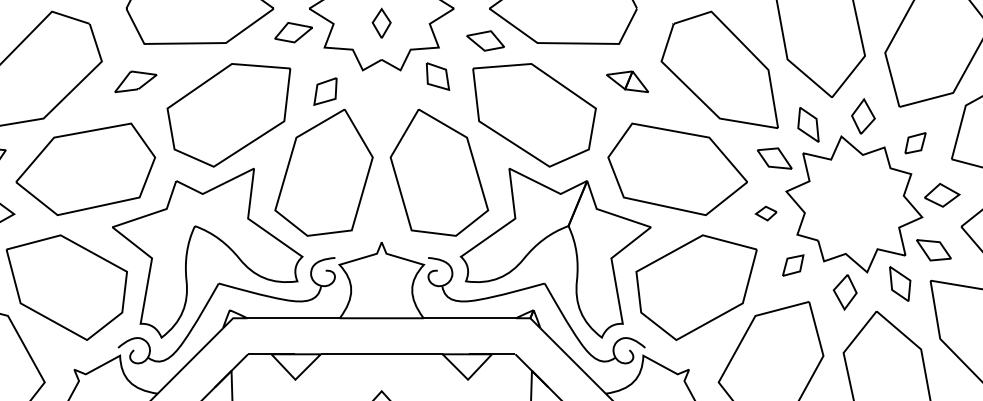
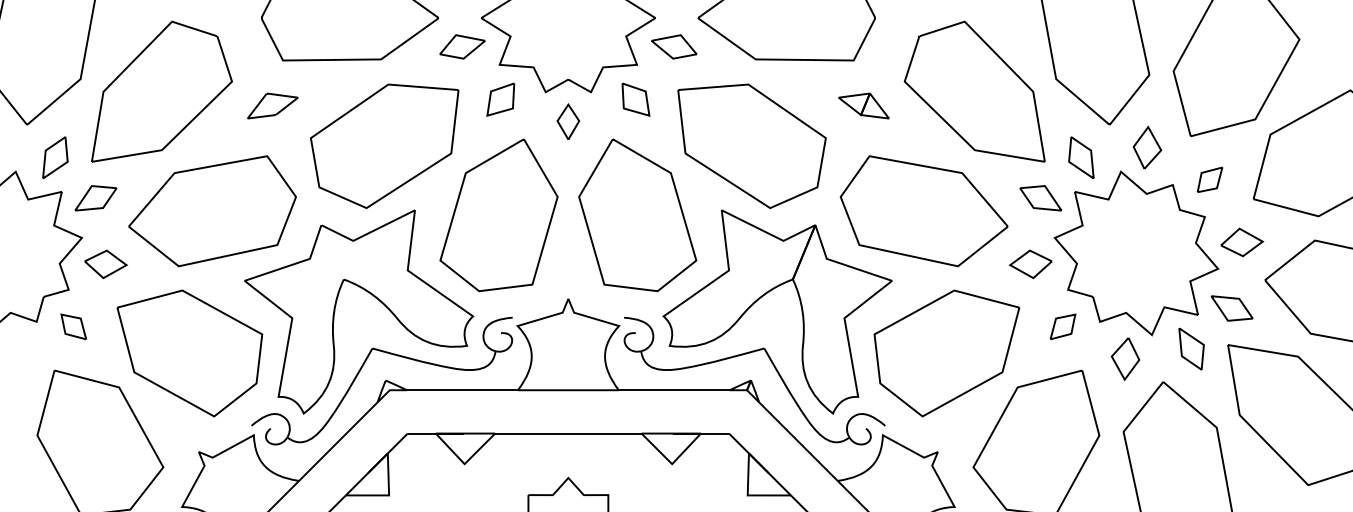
part: (381, 23) -> (568, 121), moved
part: (485, 40) -> (674, 46), moved
part: (325, 91) -> (500, 99), moved
part: (766, 213) -> (1030, 264), size x1.67

